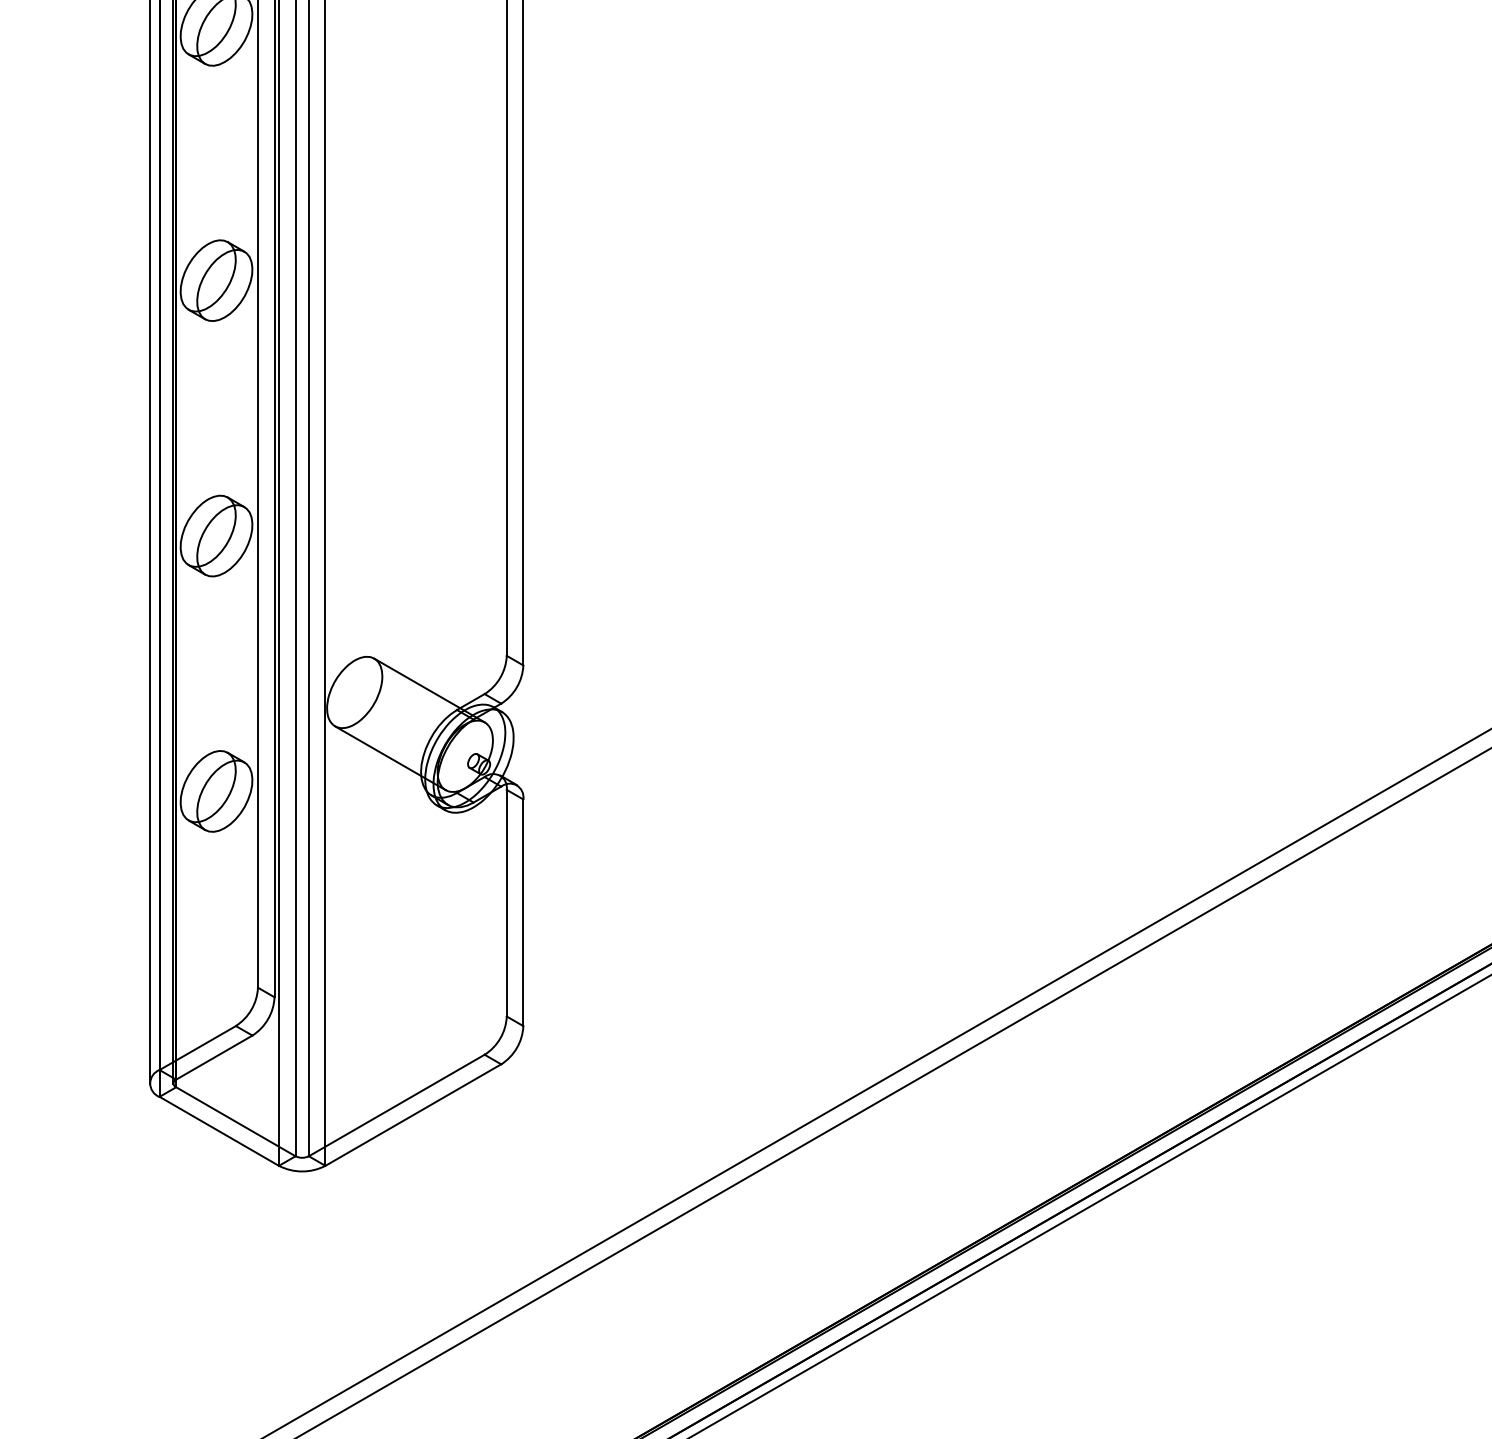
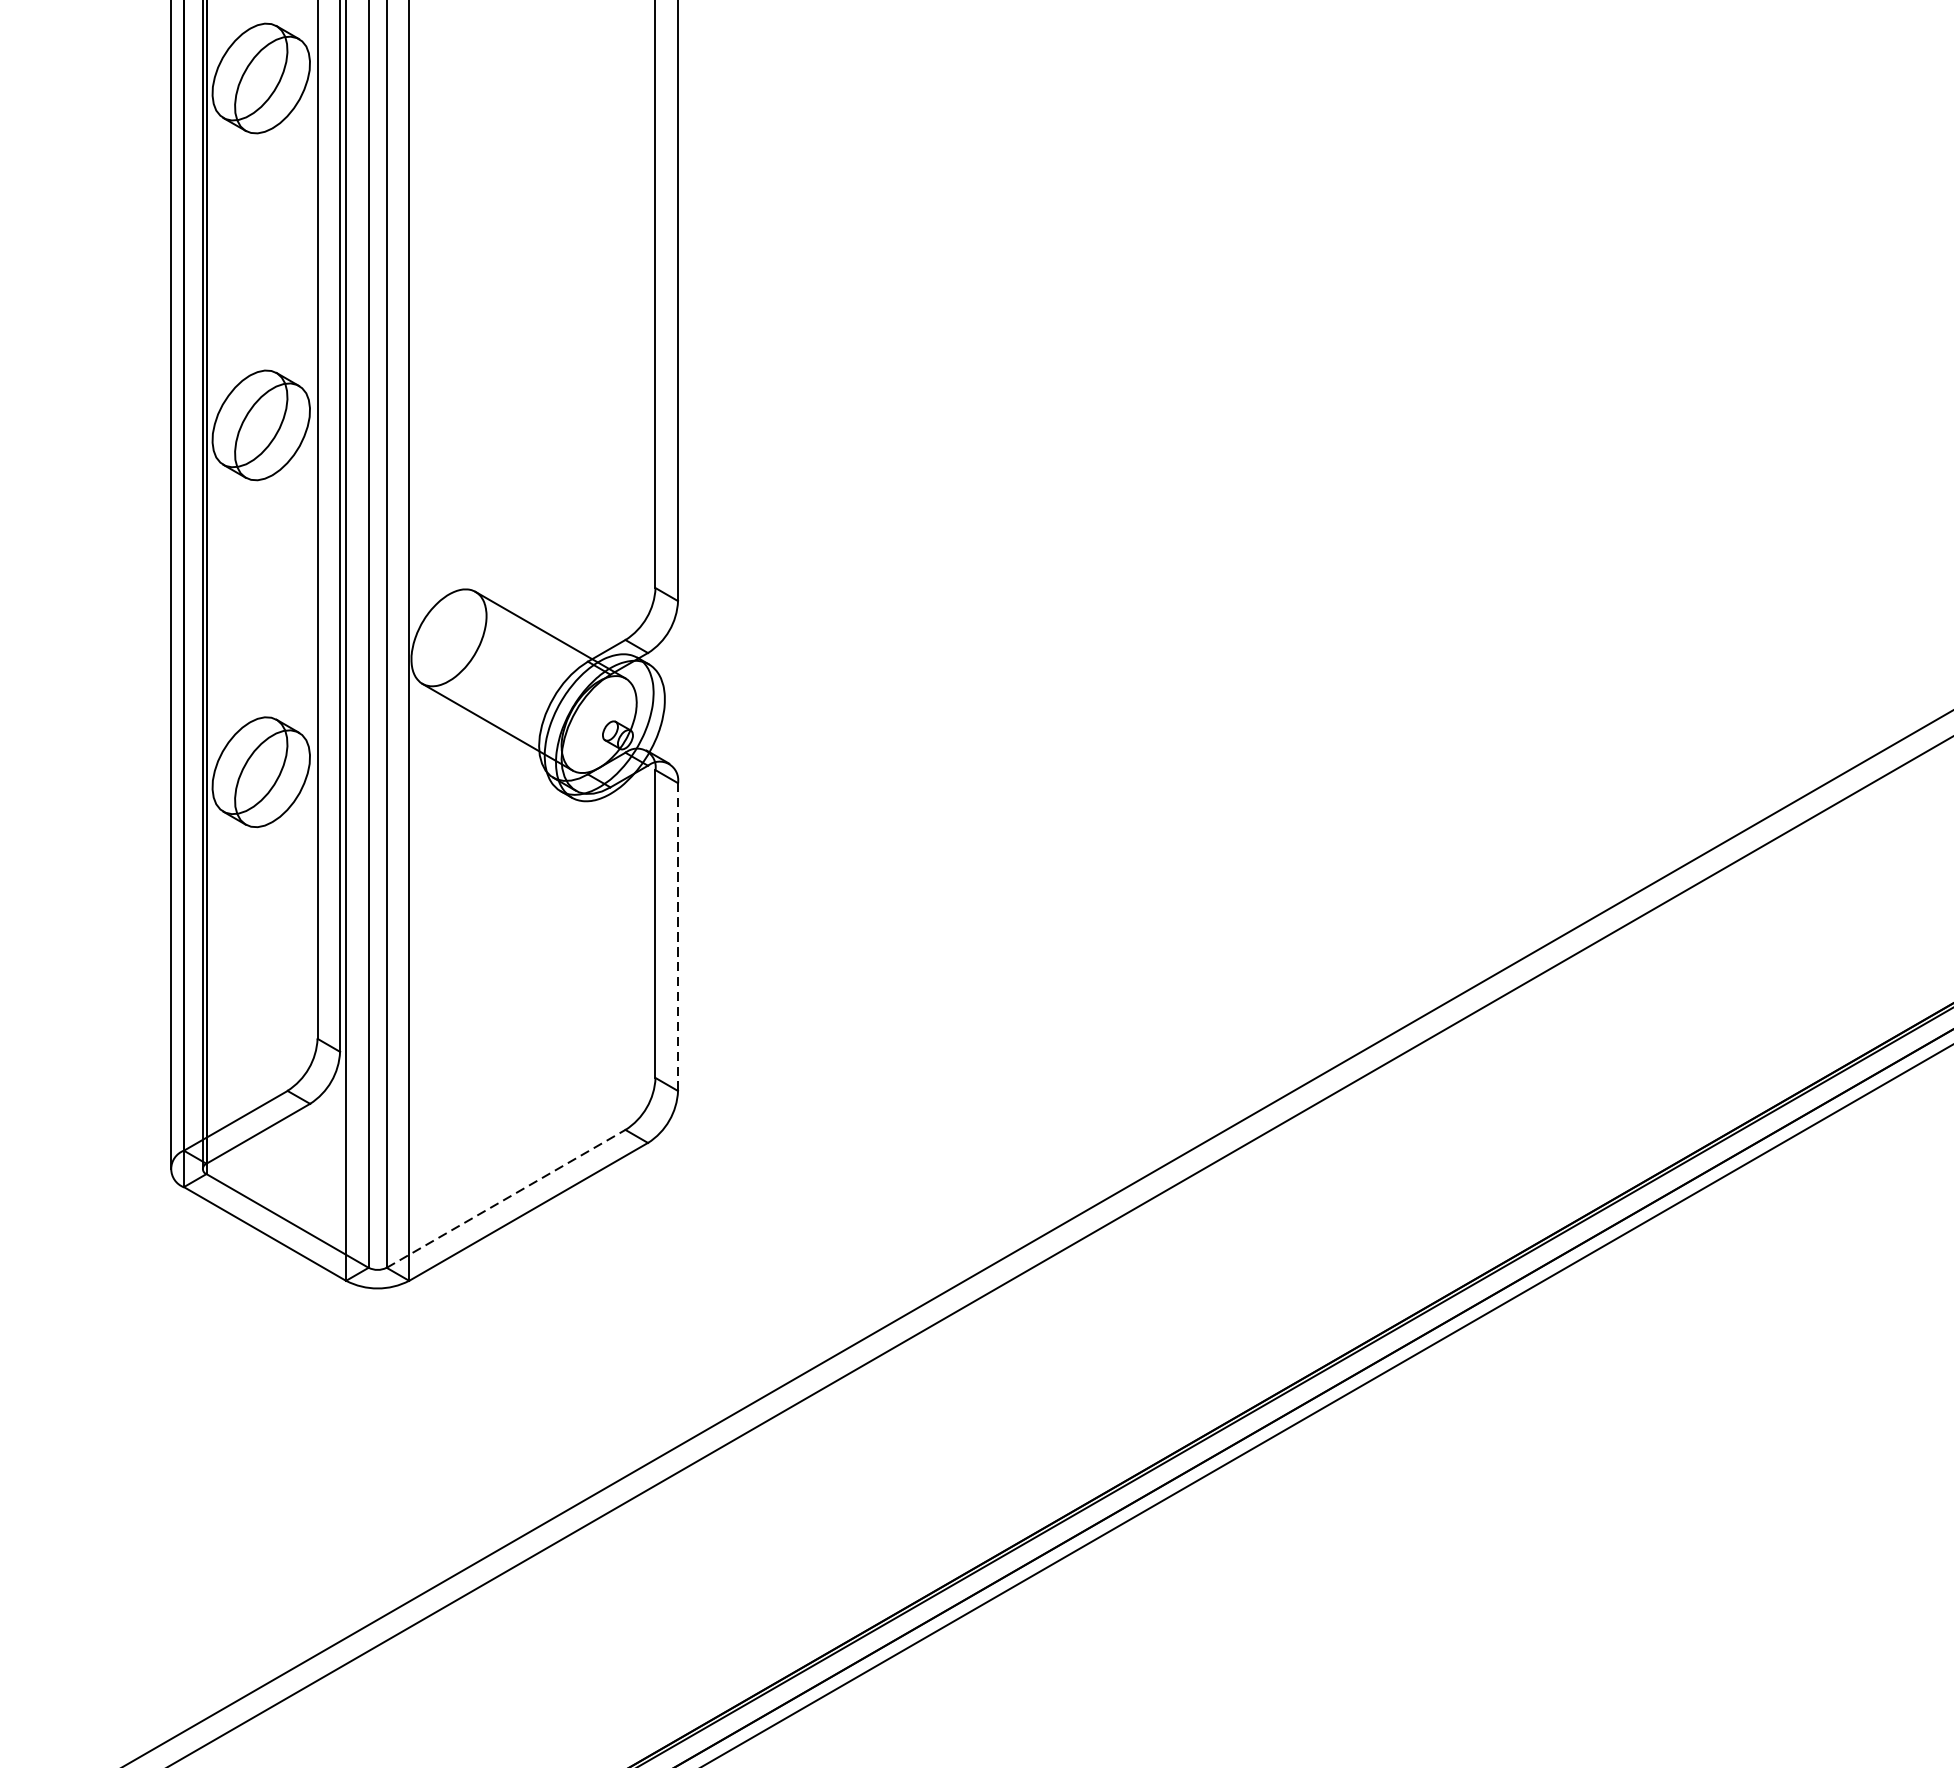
line: (523, 912) -> (678, 936), solid -> dashed
line: (397, 1105) -> (507, 1198), solid -> dashed

